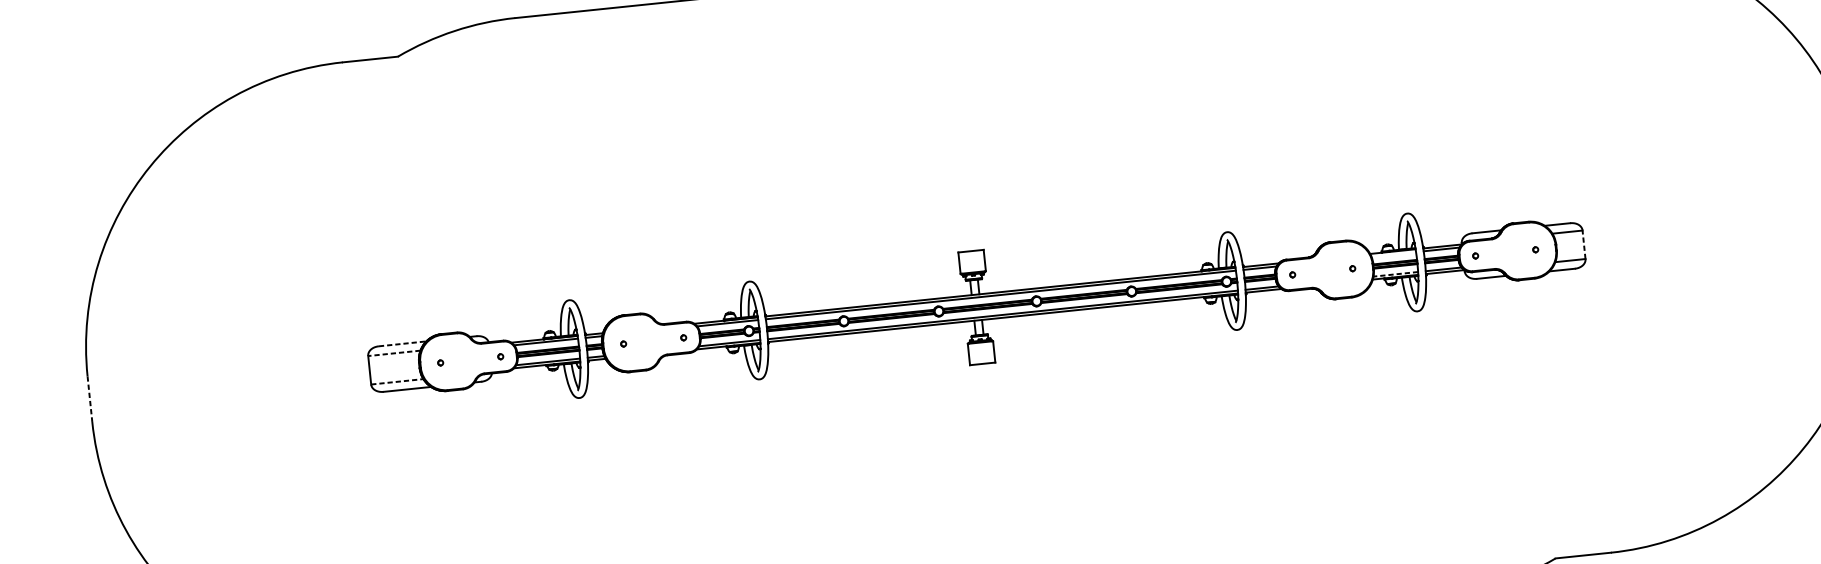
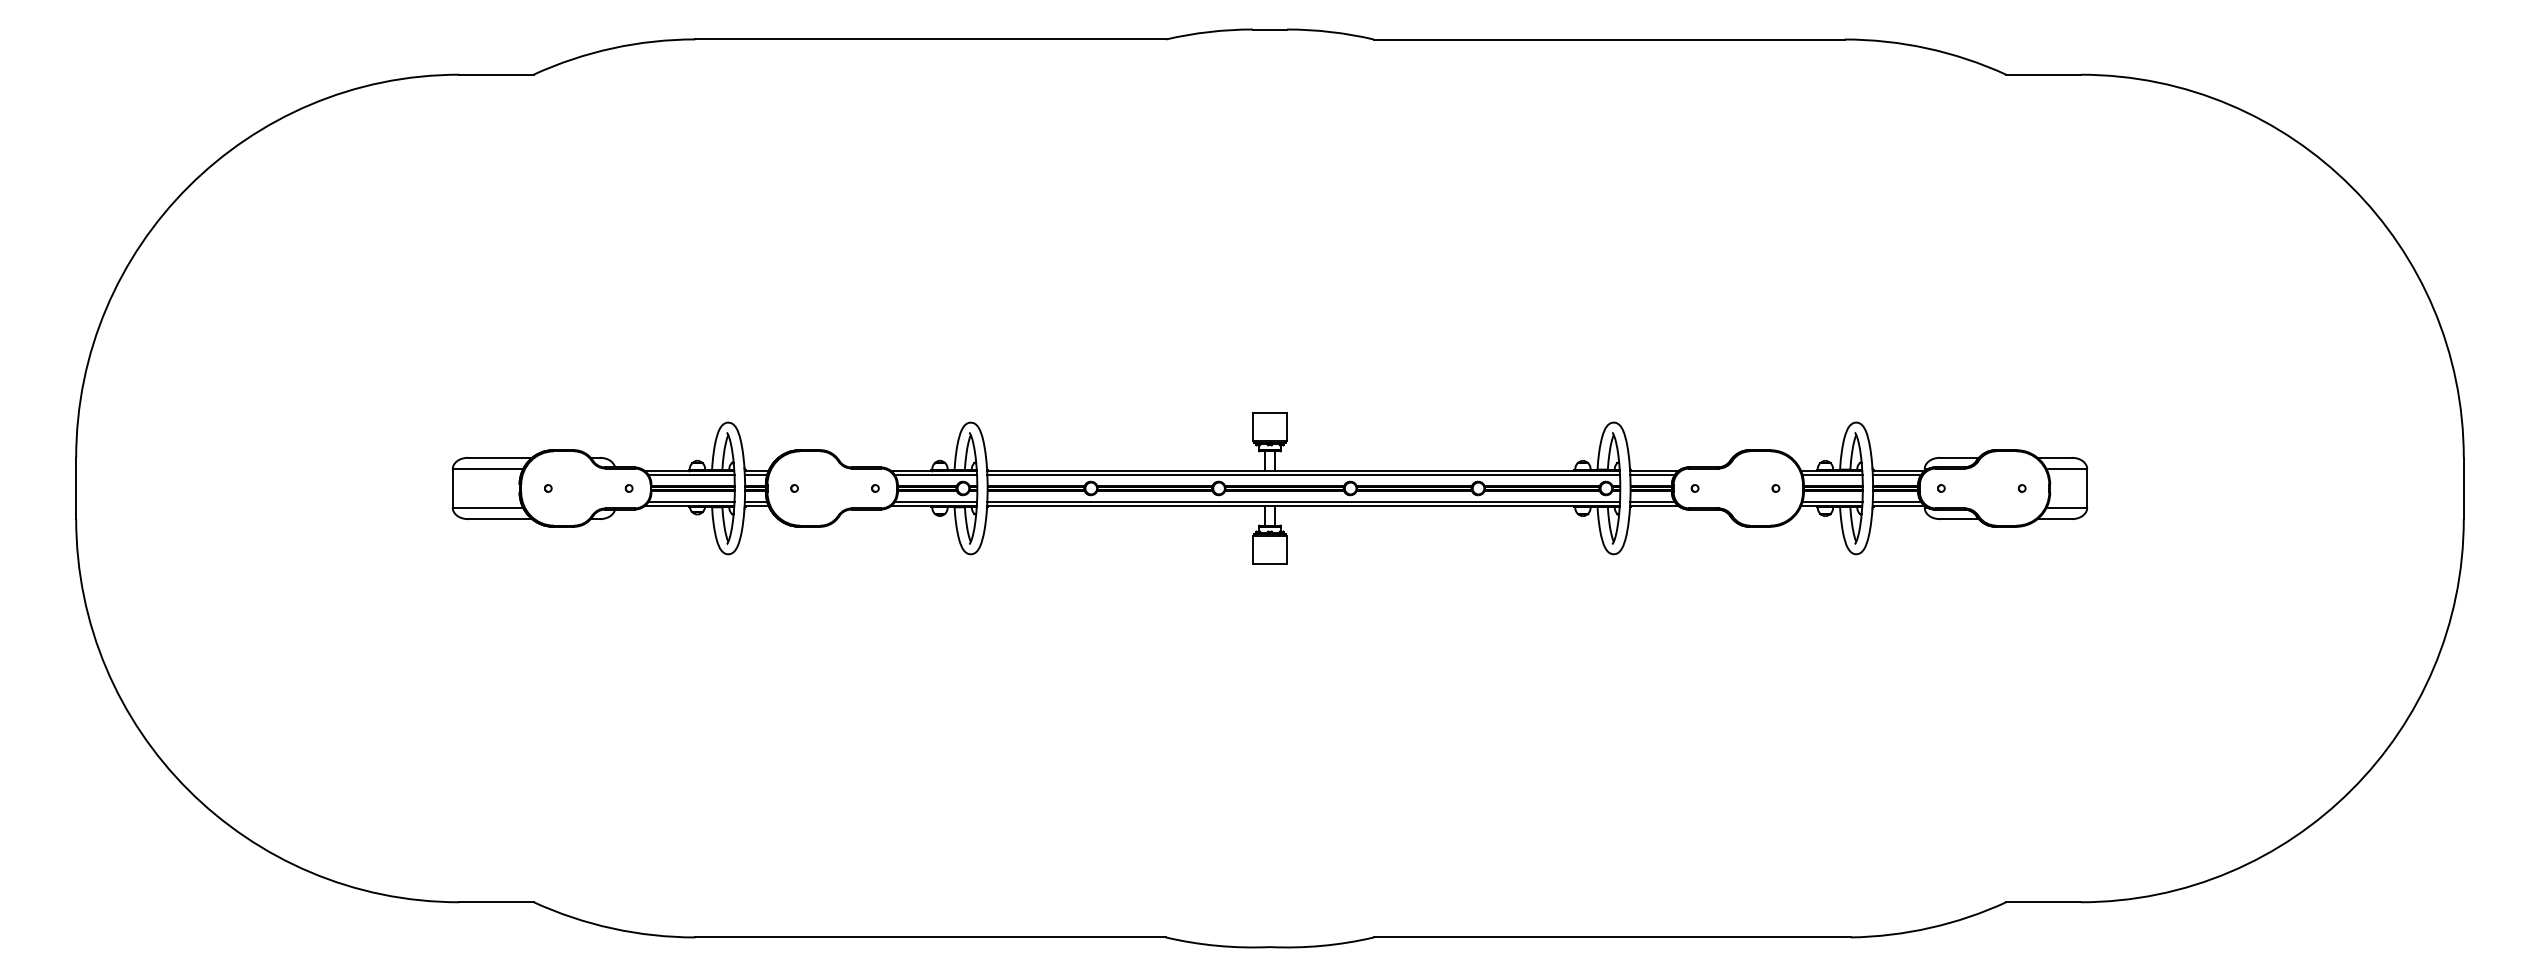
line: (1584, 244) -> (2087, 488), dashed -> solid
line: (1393, 254) -> (1832, 475), added
line: (1395, 274) -> (1832, 501), dashed -> solid
line: (402, 343) -> (500, 457), dashed -> solid
line: (394, 353) -> (487, 469), dashed -> solid
line: (397, 381) -> (488, 507), dashed -> solid
line: (90, 399) -> (76, 488), dashed -> solid

